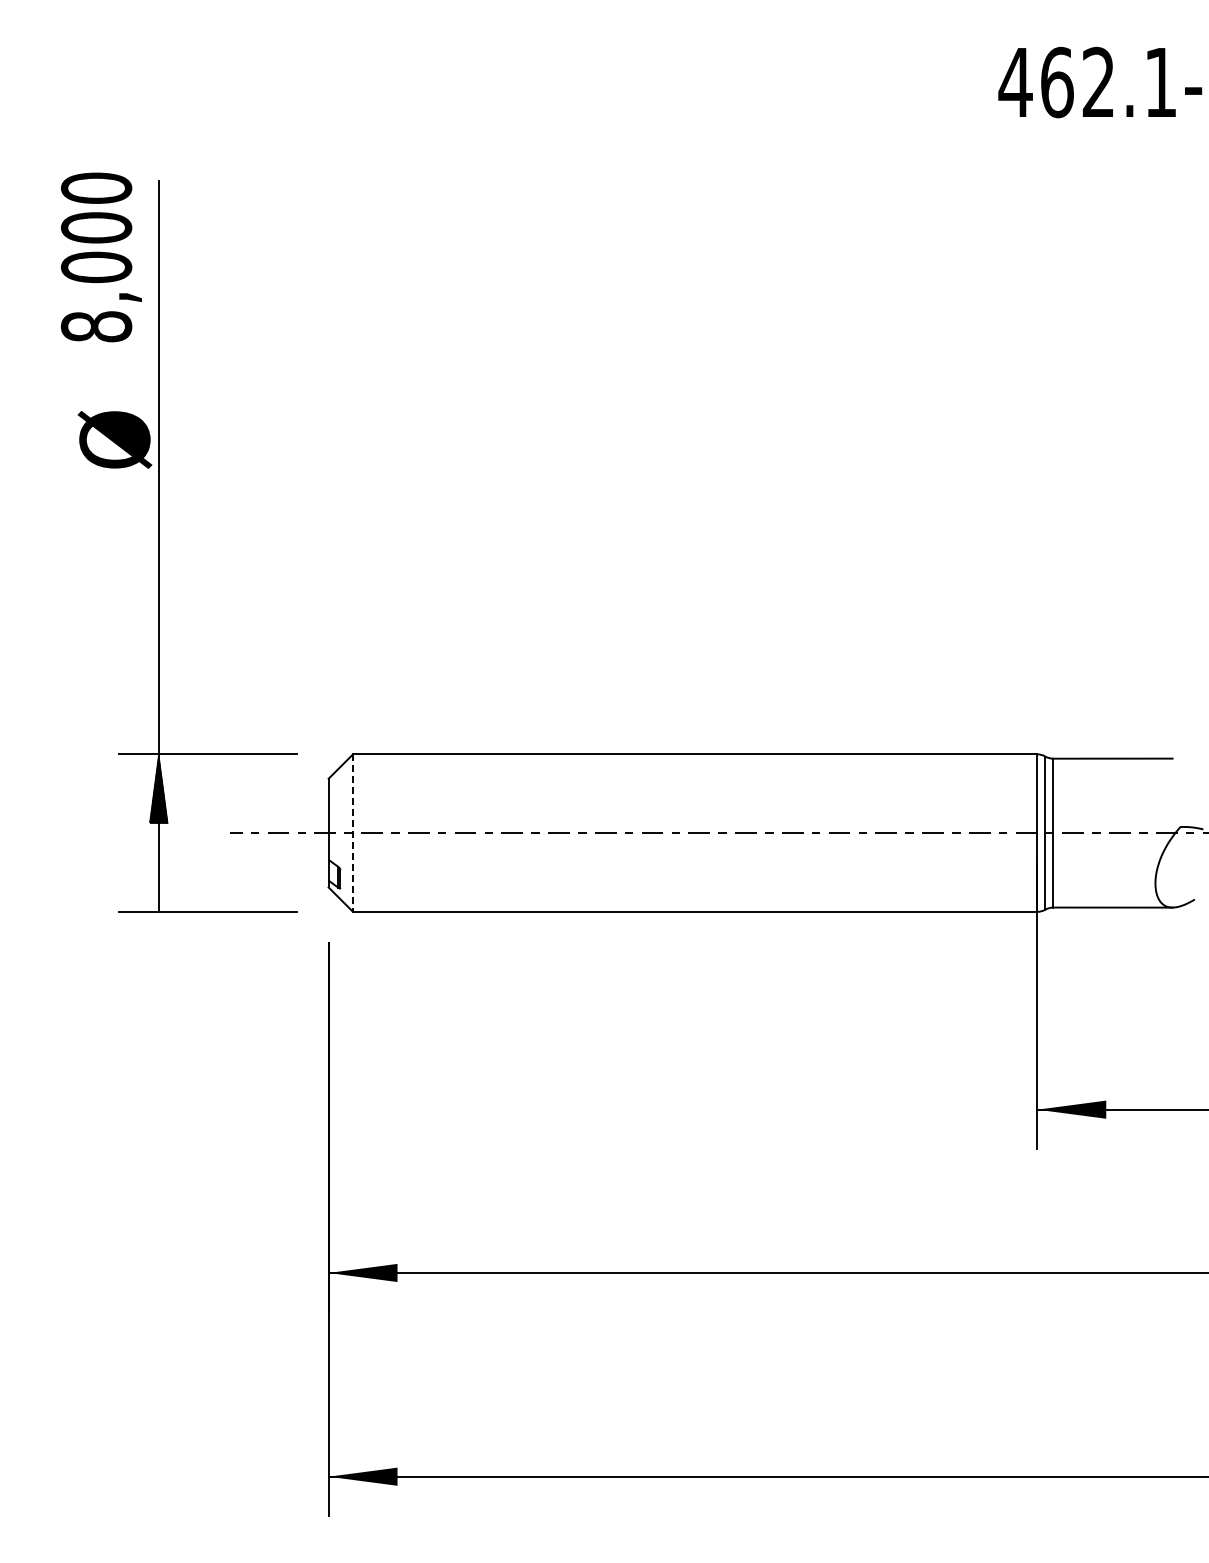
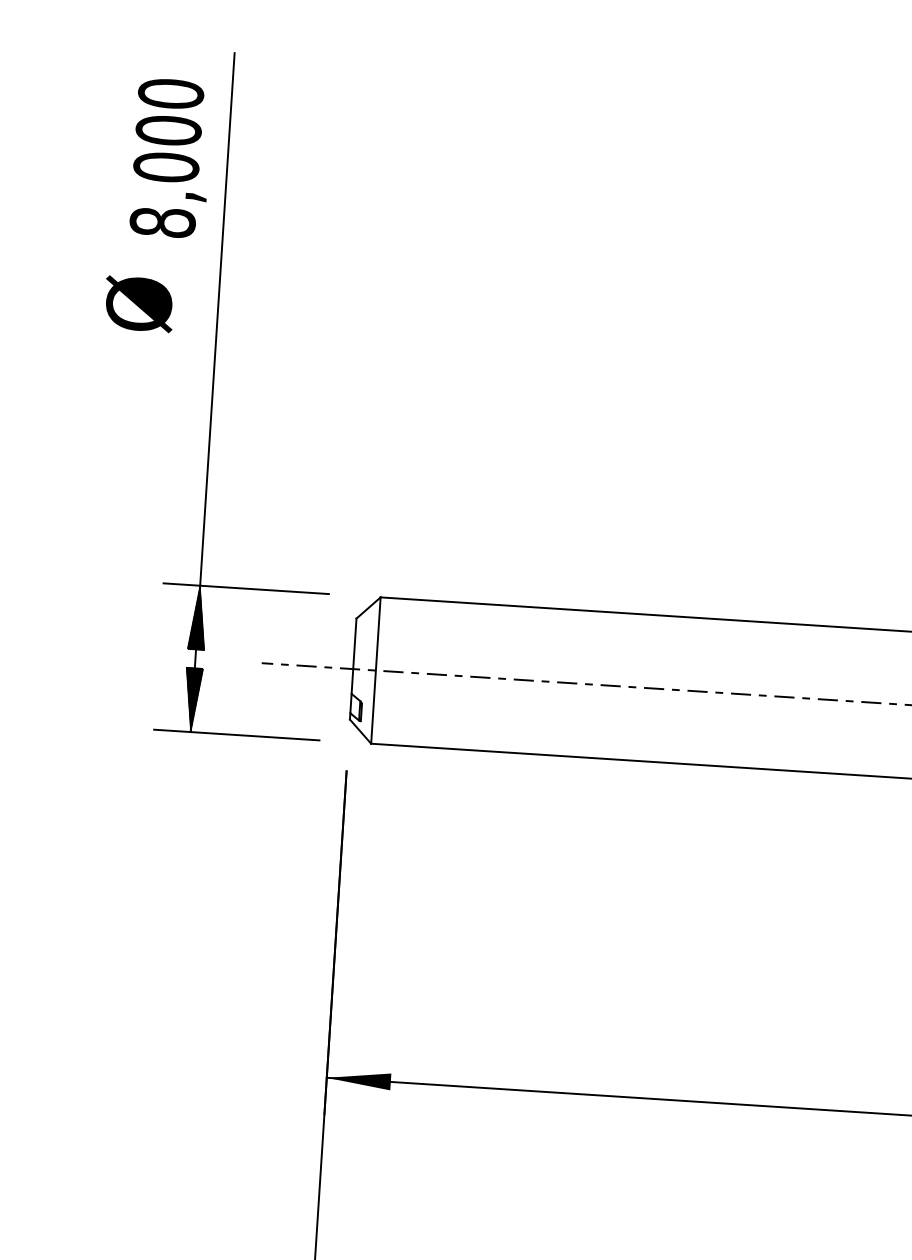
text: (101, 257) -> (171, 158), moved
text: (114, 439) -> (138, 303), moved
line: (353, 833) -> (376, 670), dashed -> solid
hatch: (158, 876) -> (192, 699), added

